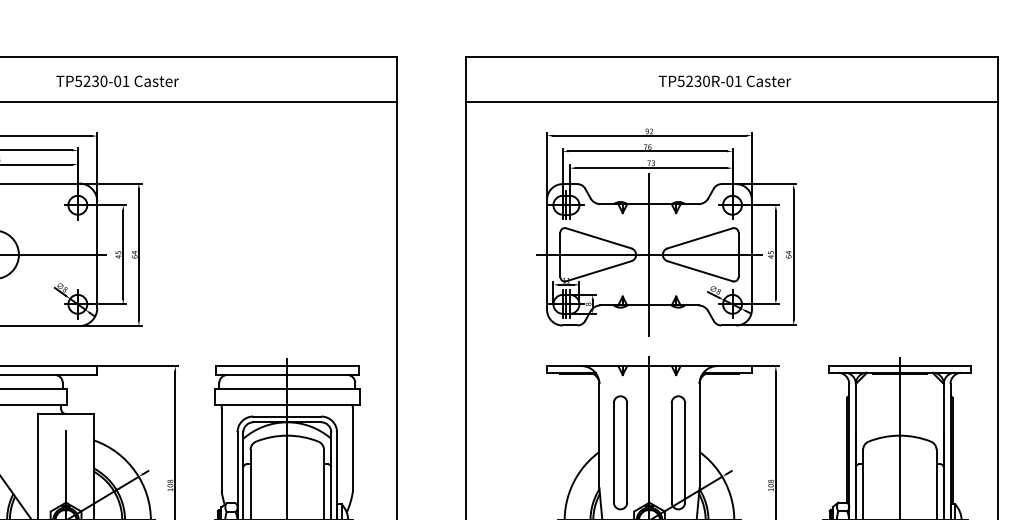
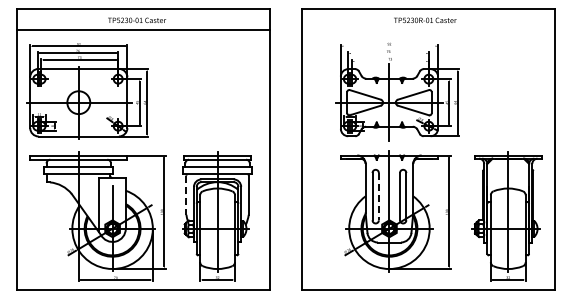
line: (731, 102) -> (428, 30), removed
line: (649, 136) -> (389, 46), removed
line: (647, 151) -> (388, 53), removed
line: (651, 167) -> (390, 61), removed
line: (221, 450) -> (186, 195), solid -> dashed
line: (626, 452) -> (378, 196), solid -> dashed

